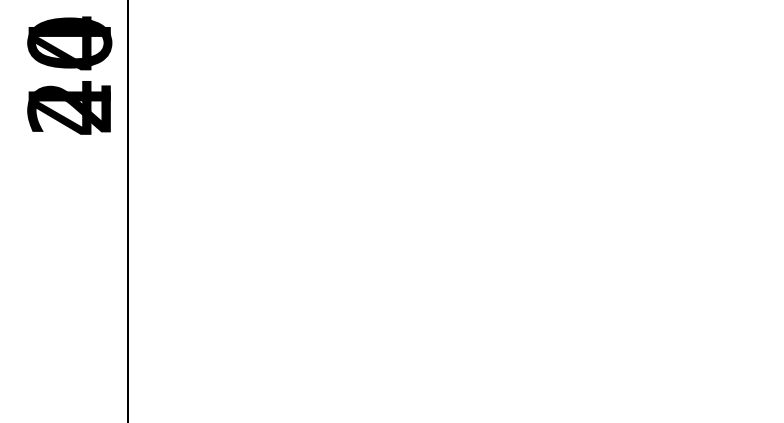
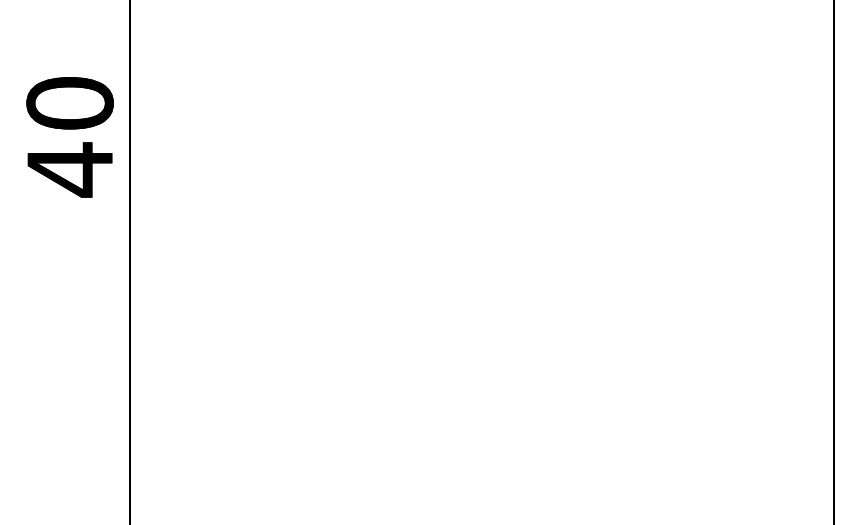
text: (69, 75) -> (69, 136), 24 -> 40

